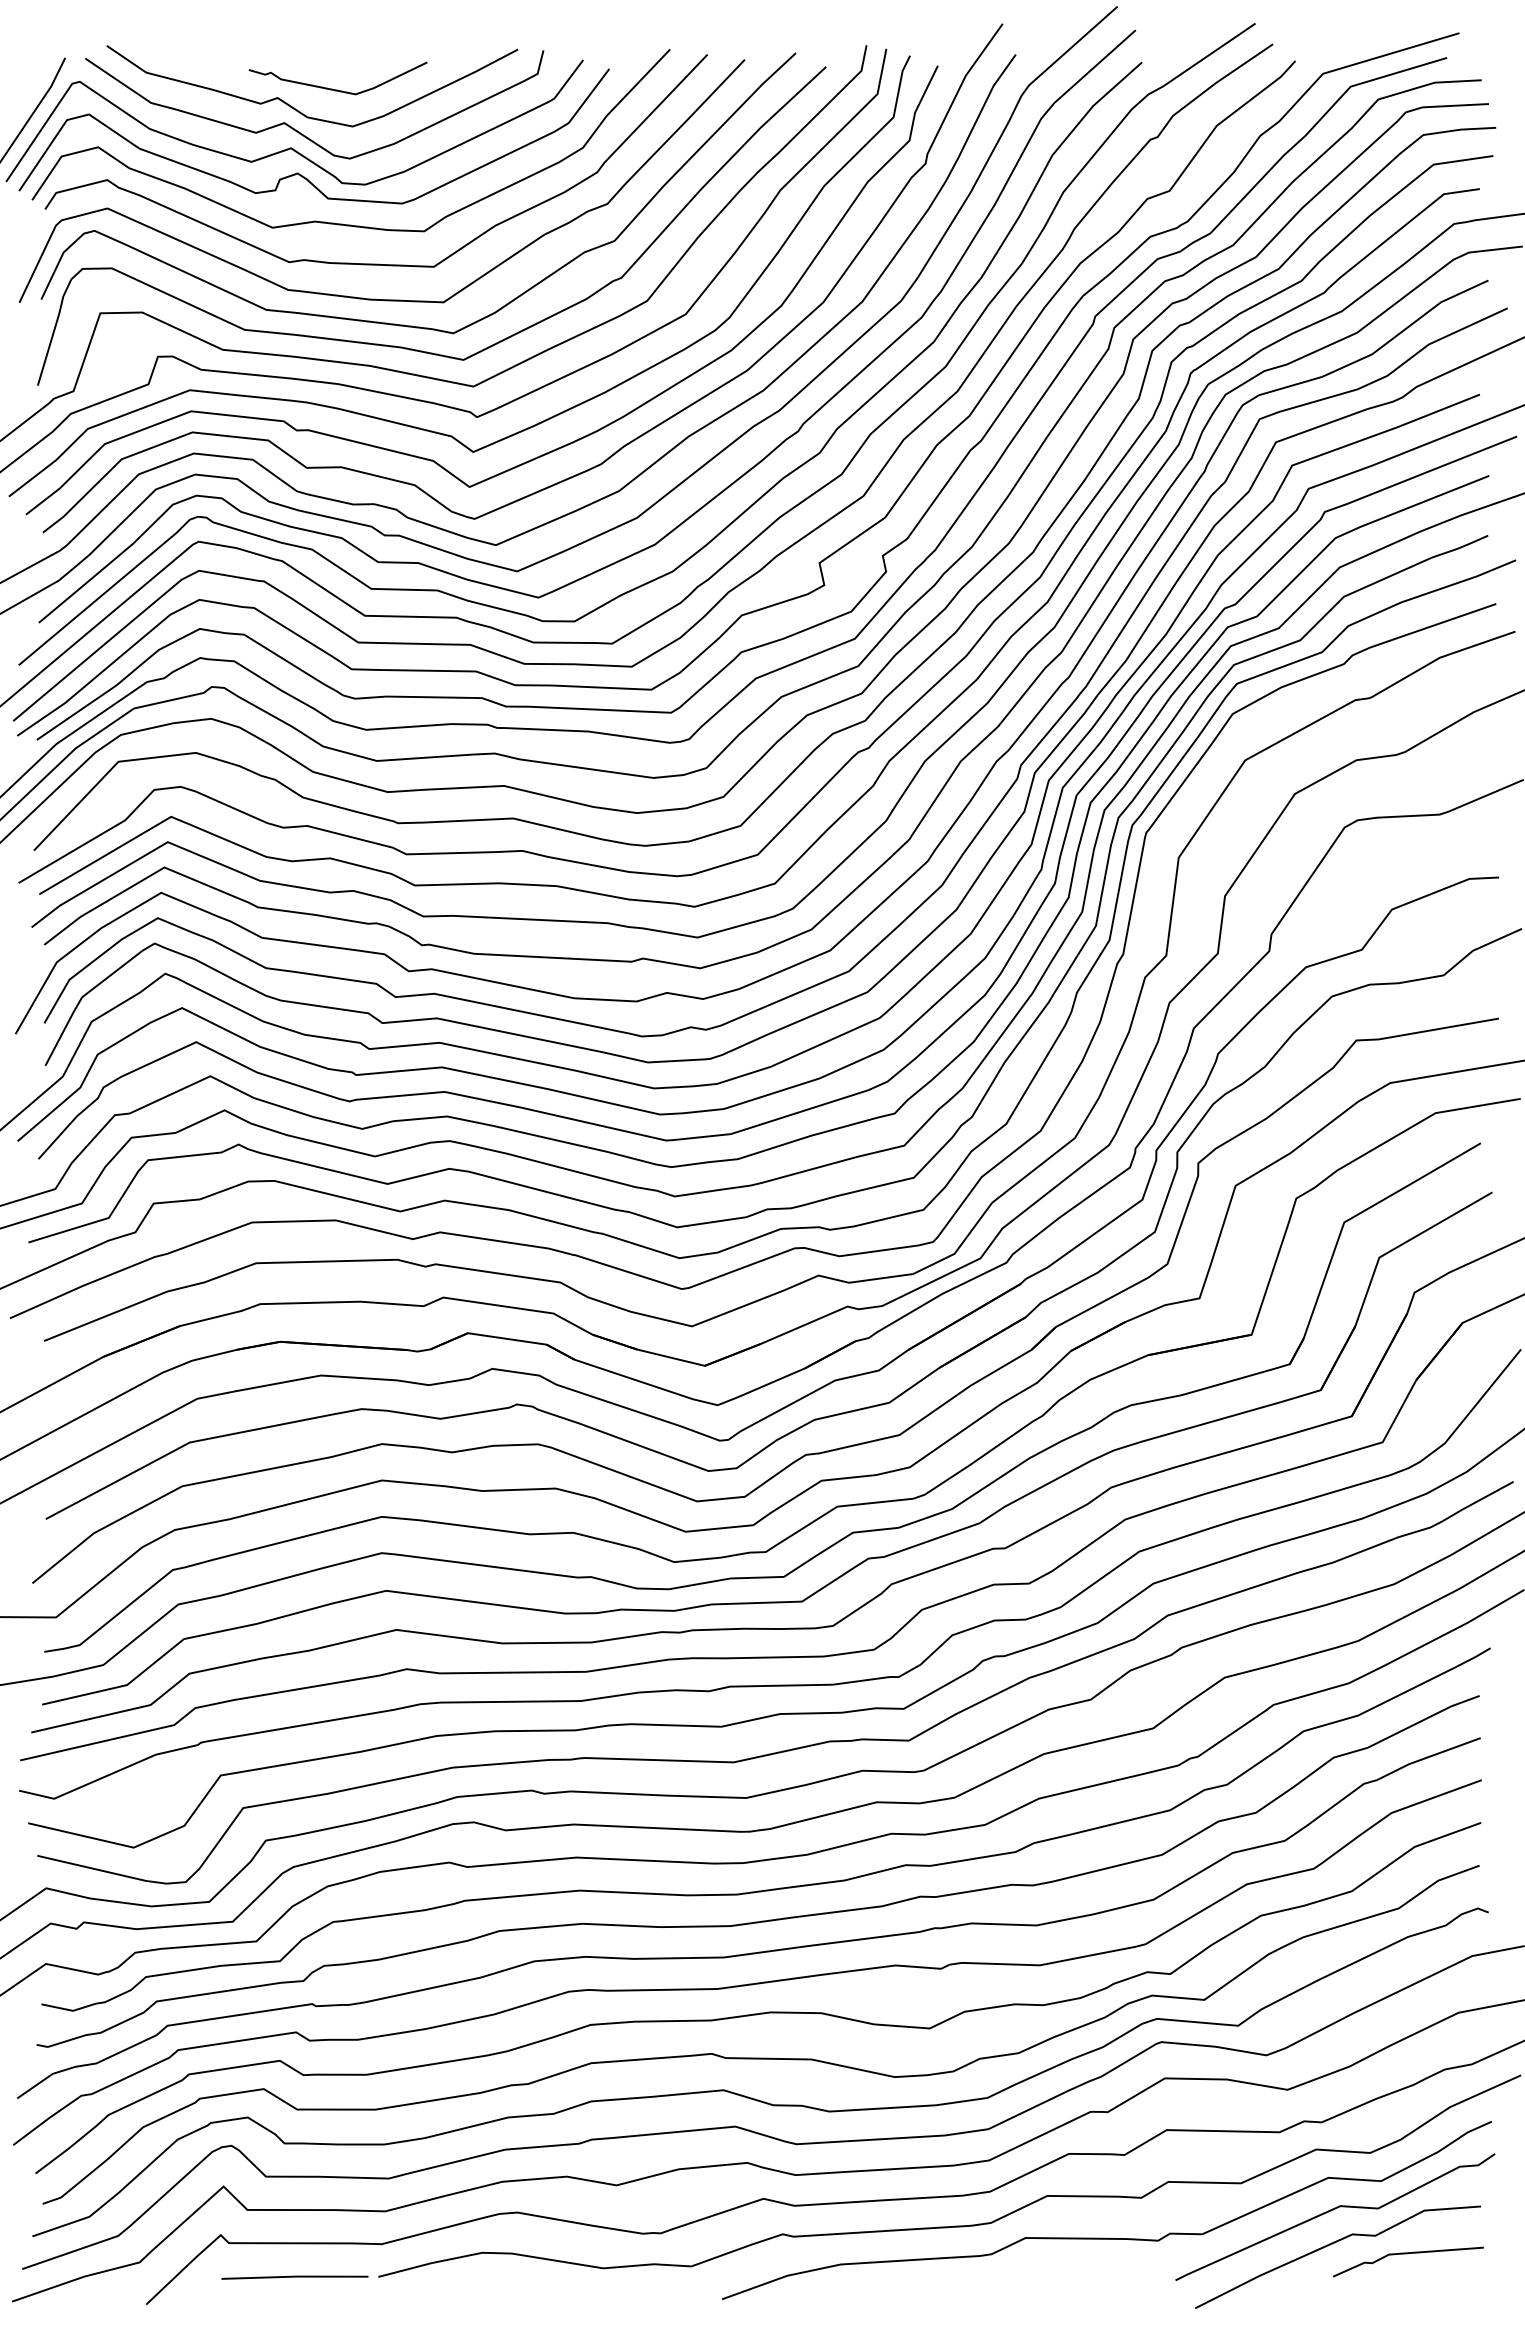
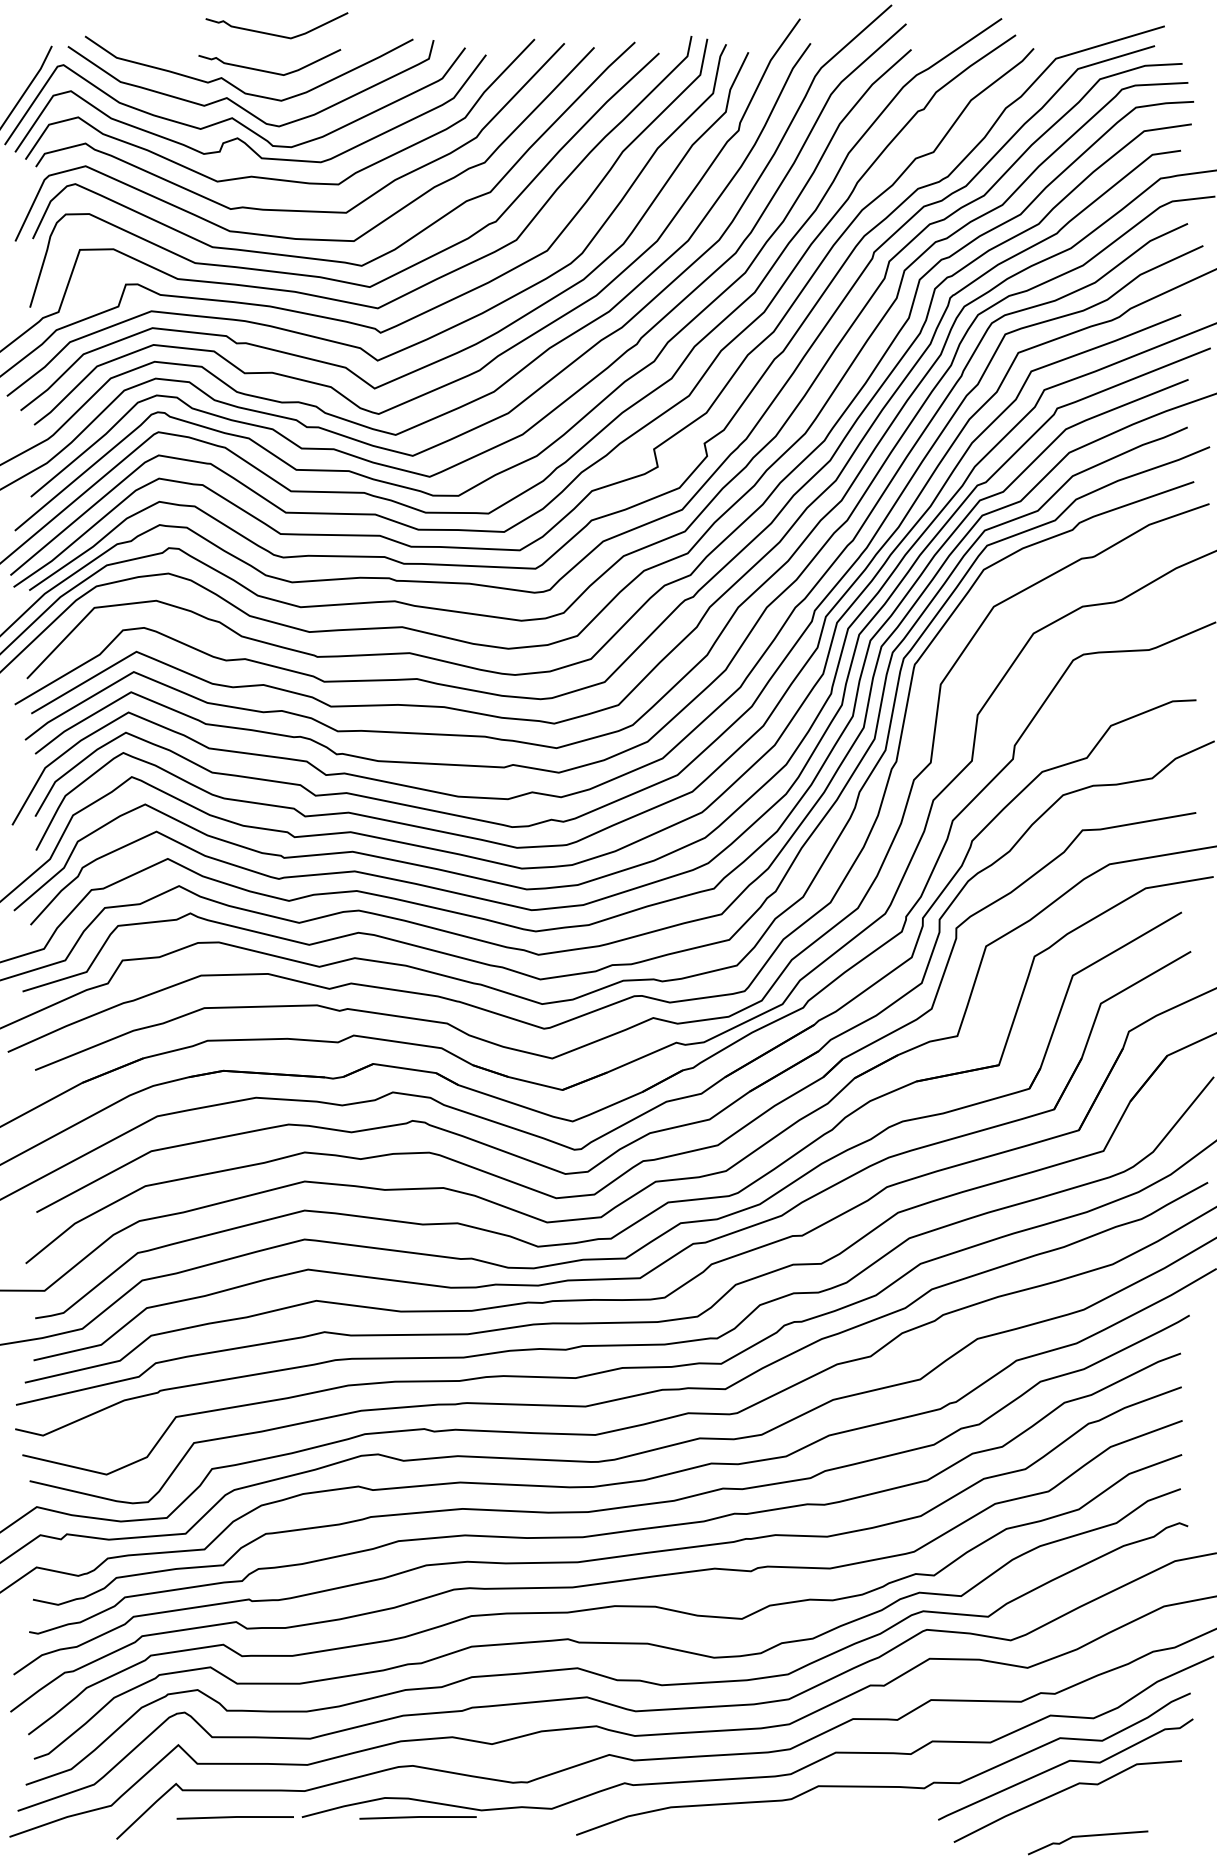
curve: (346, 43) -> (276, 34), added
line: (1408, 2254) -> (1088, 1836), moved
line: (523, 2277) -> (417, 1817), added

